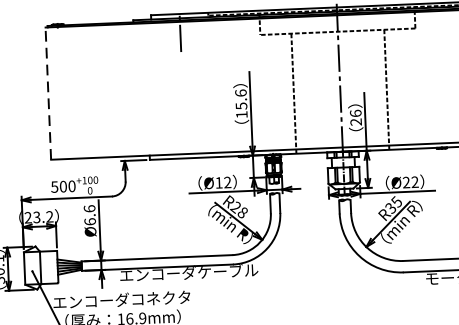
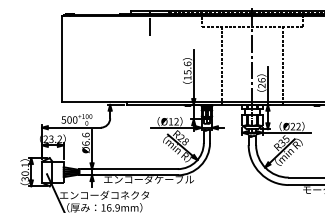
line: (48, 92) -> (62, 58), dashed -> solid

